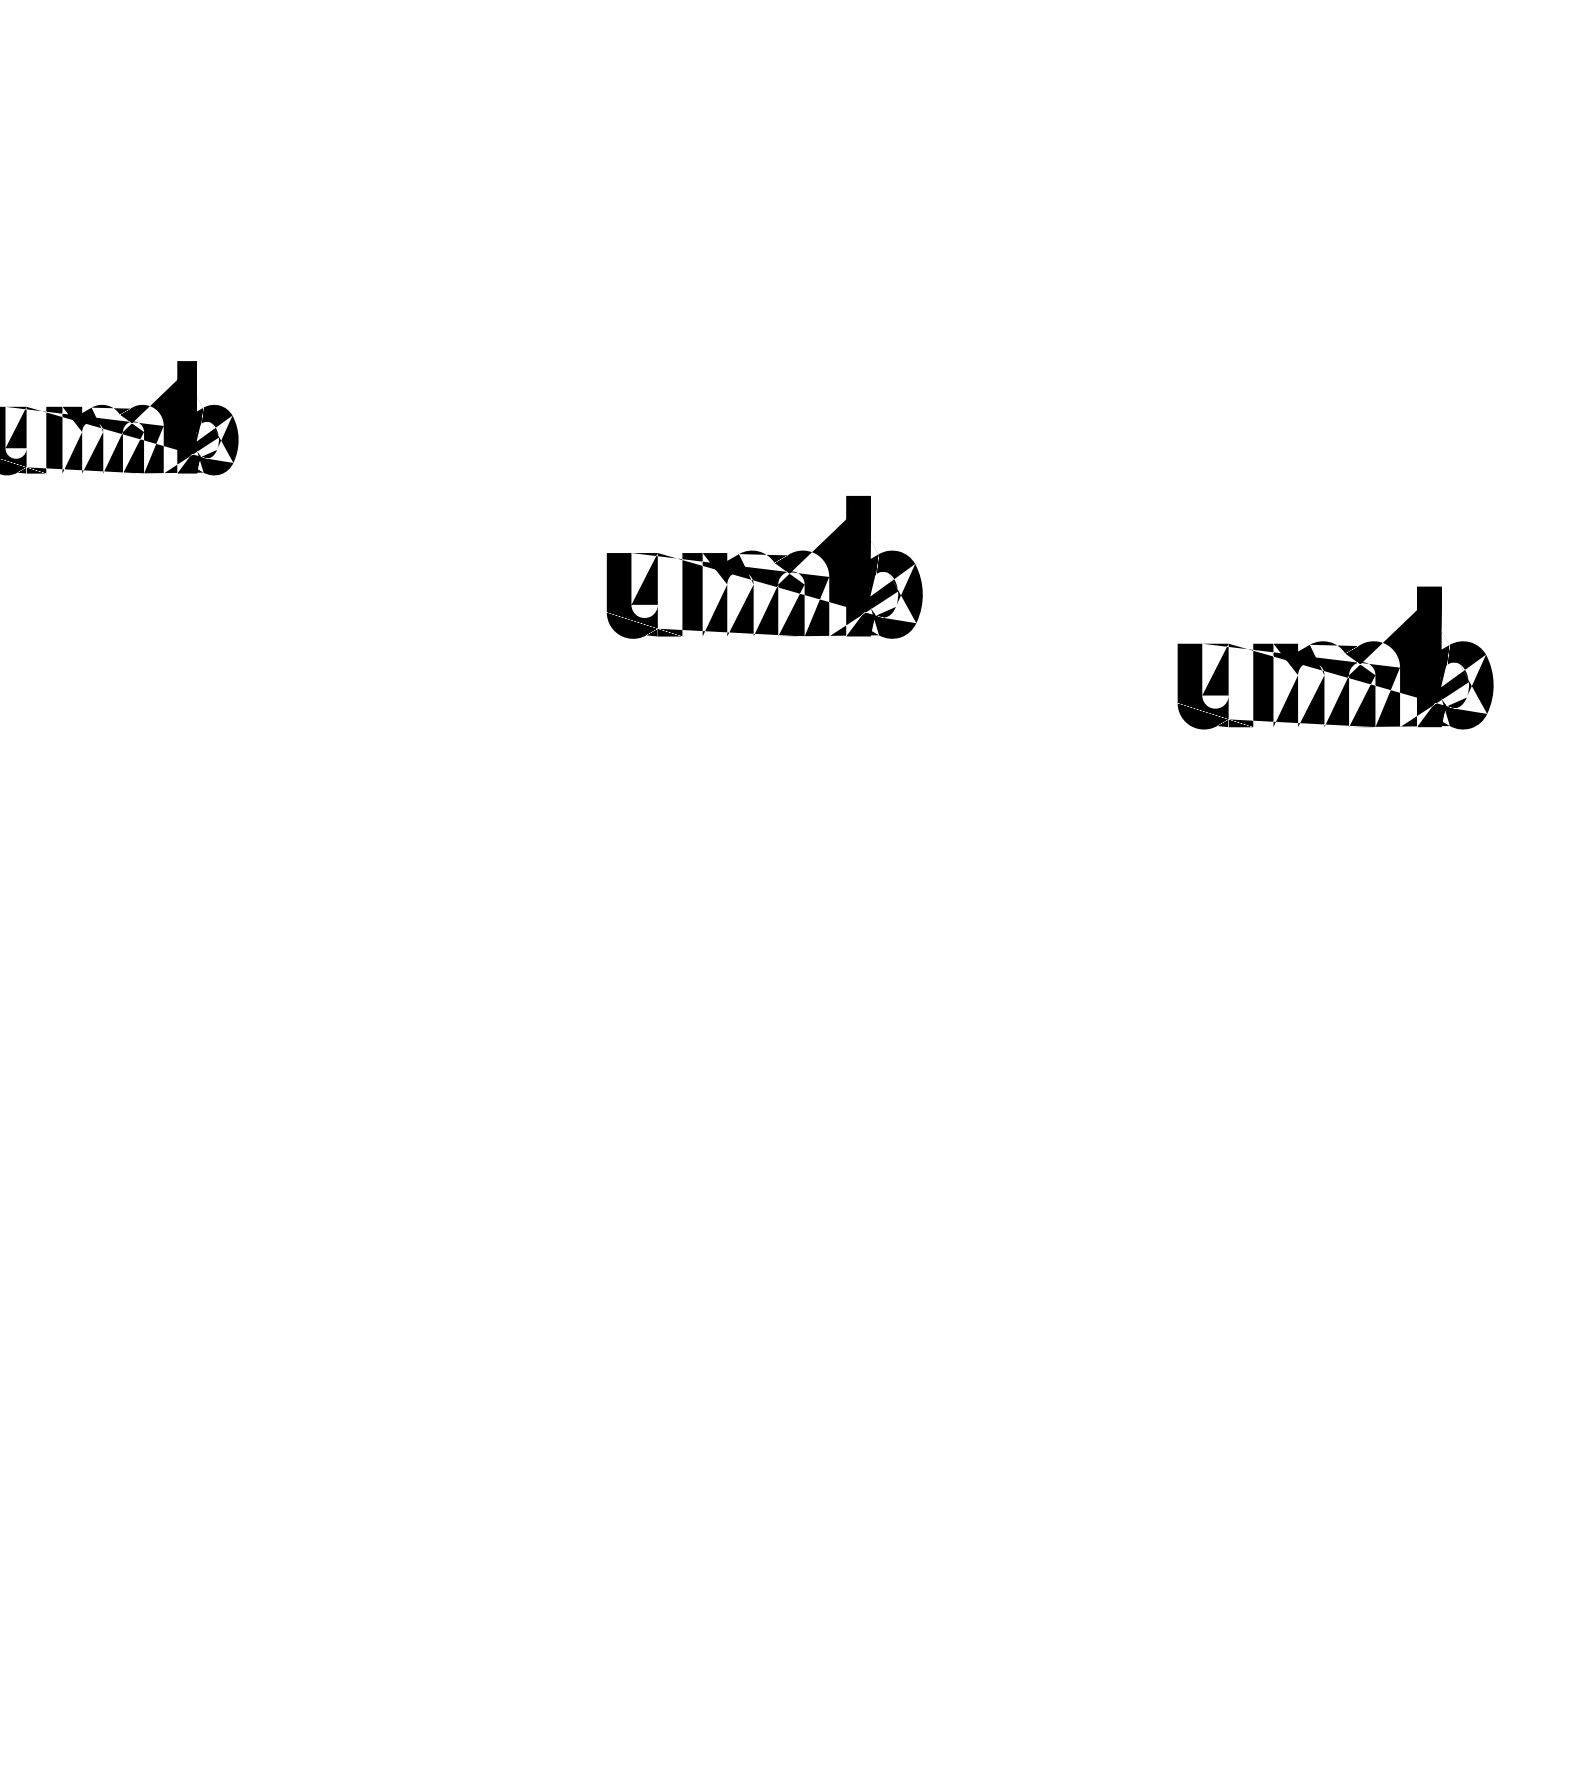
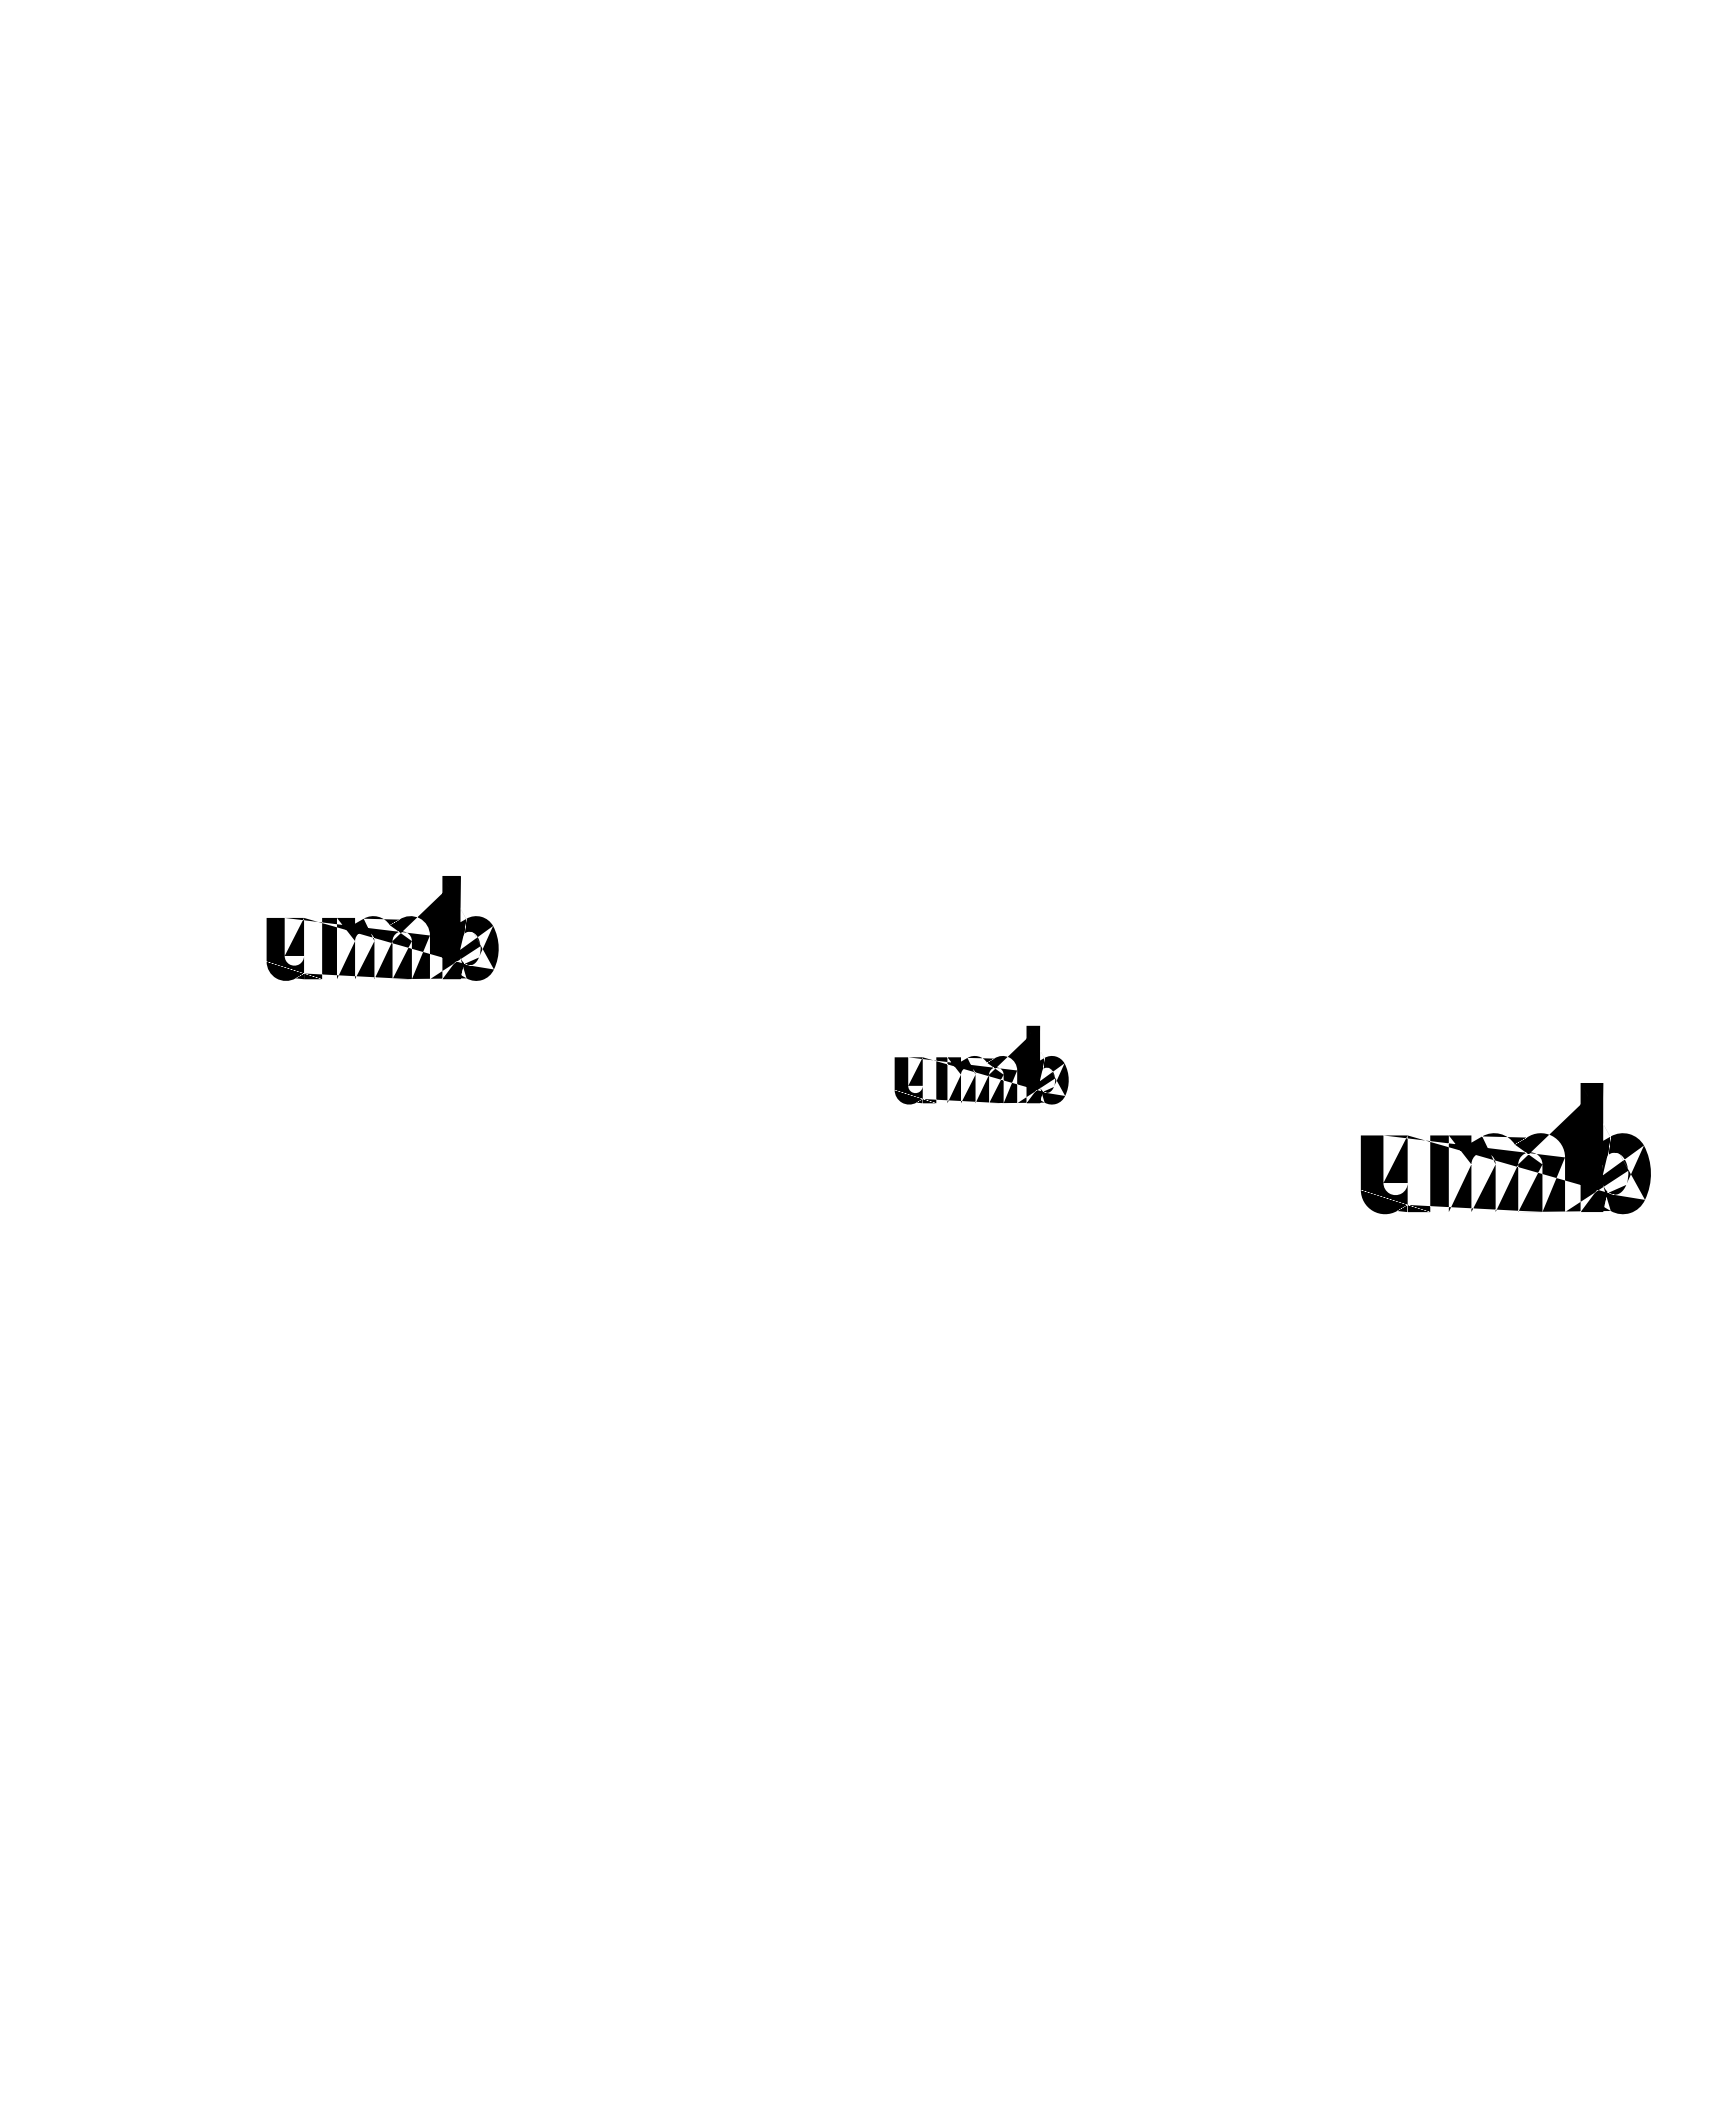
part: (764, 566) -> (981, 1064), size x0.6

